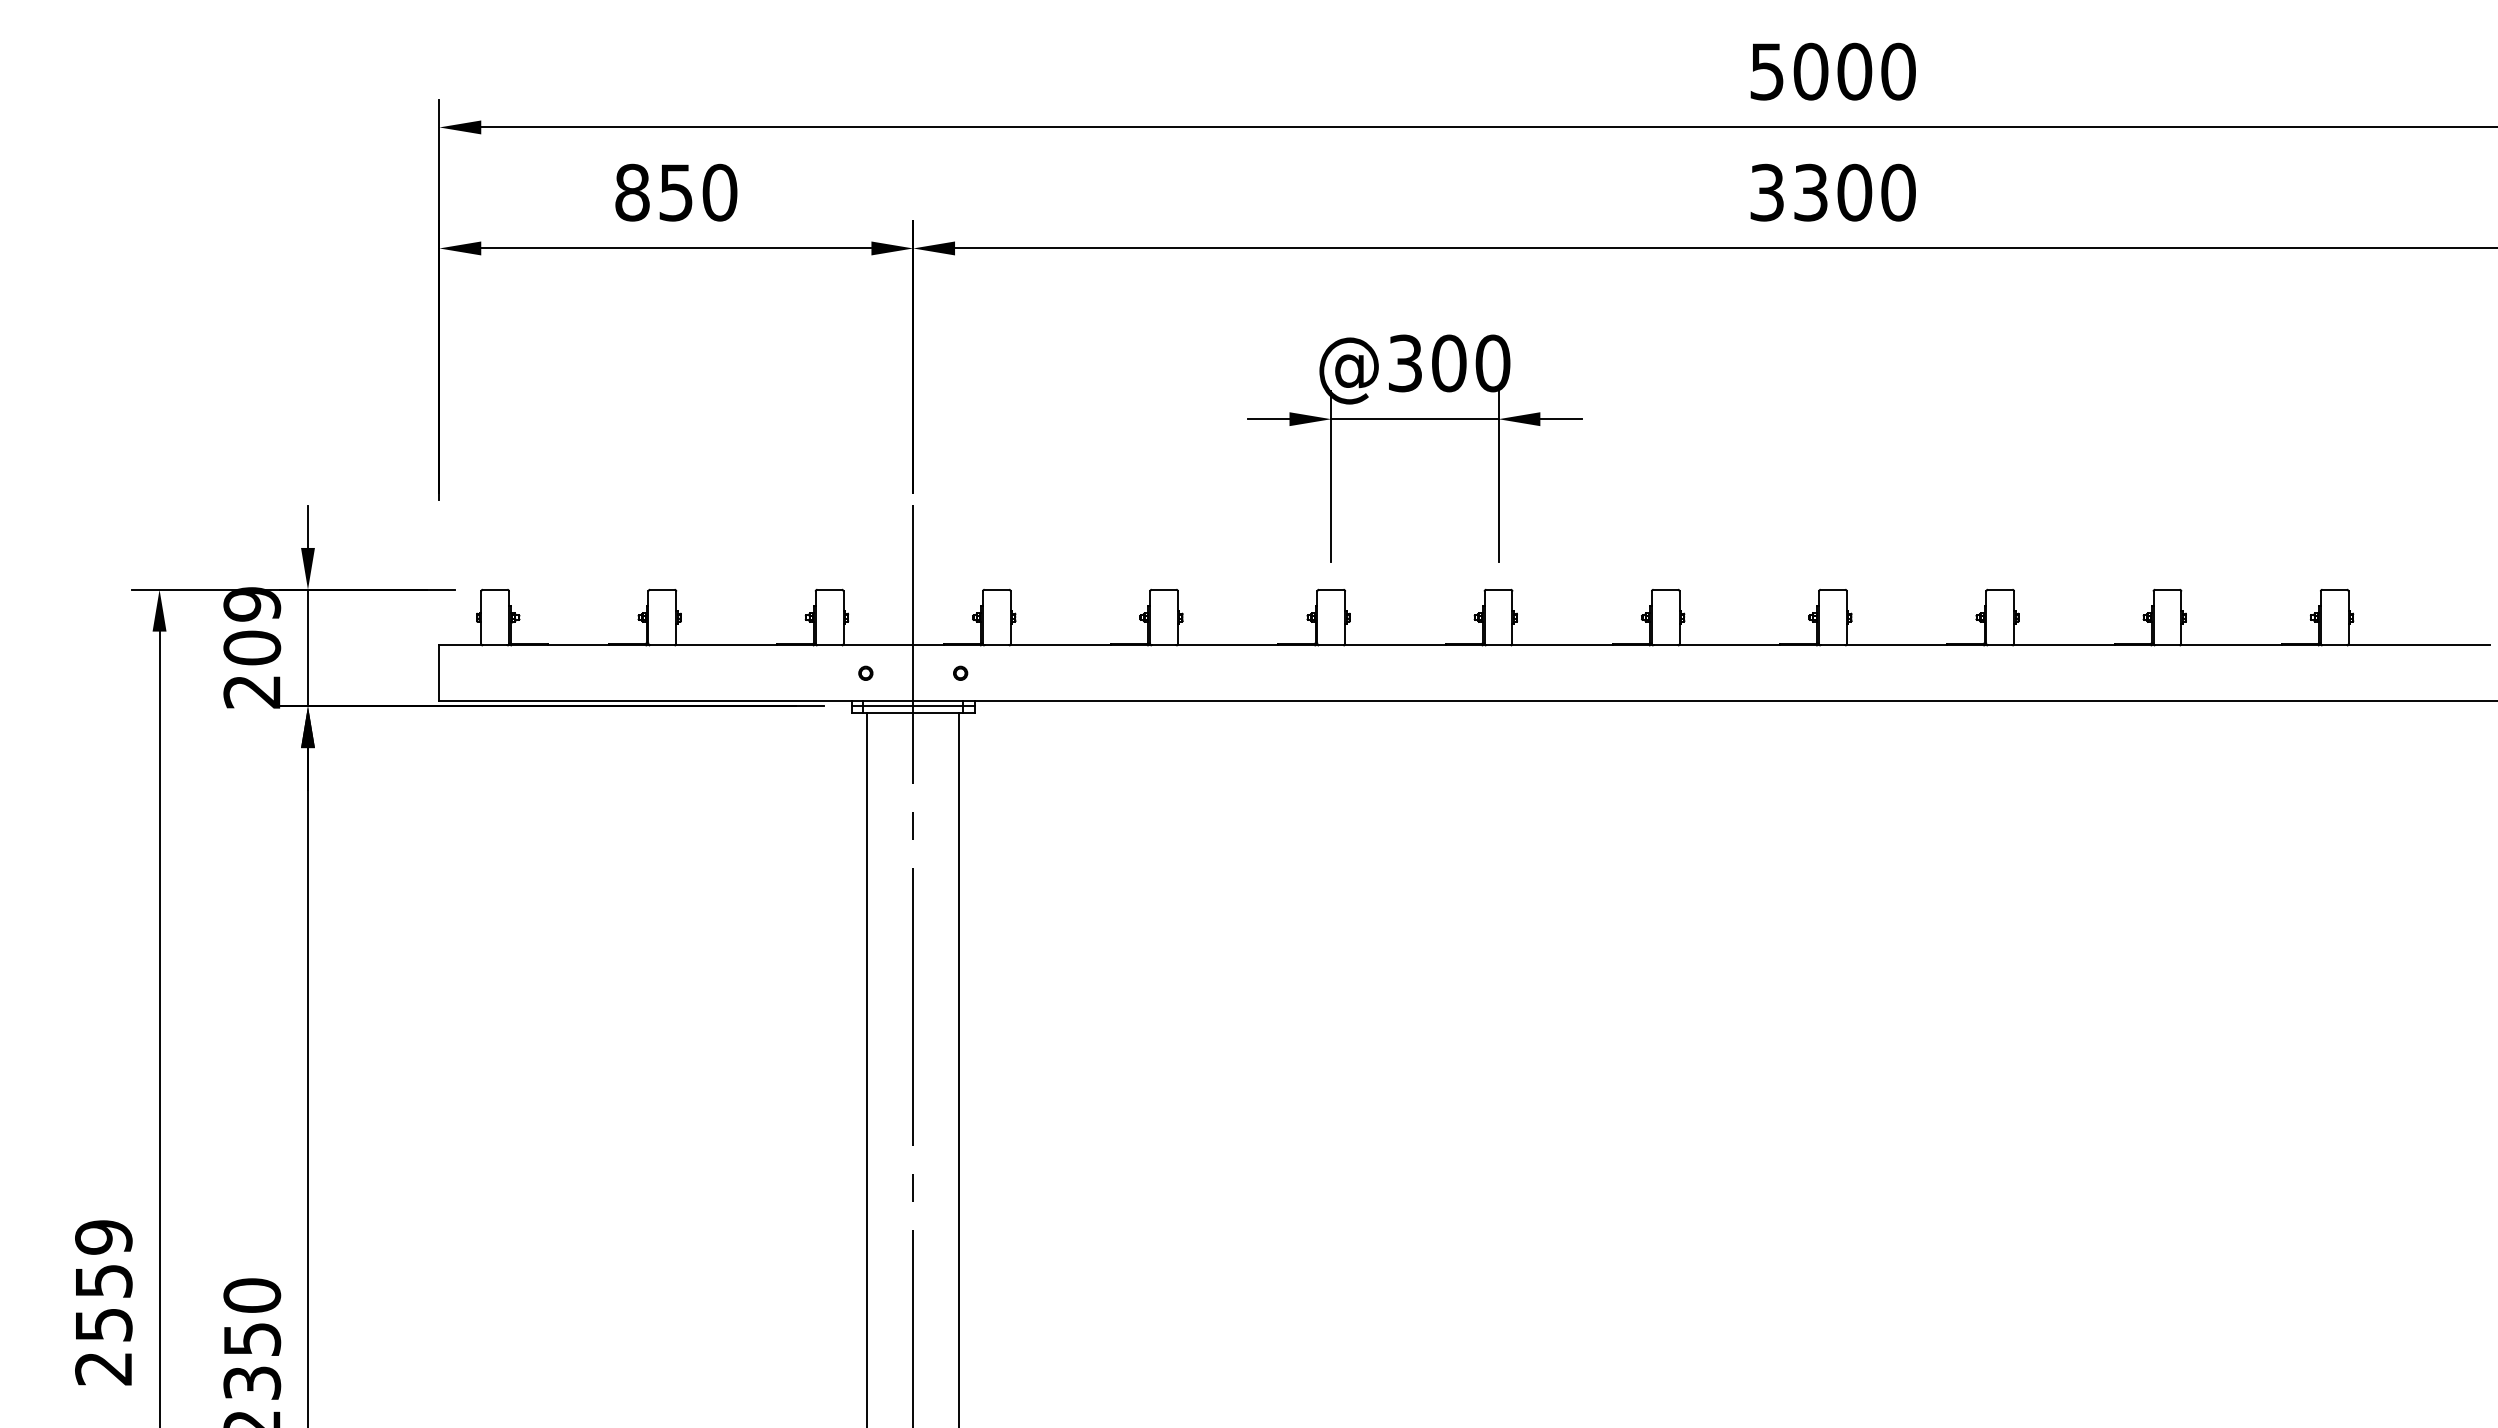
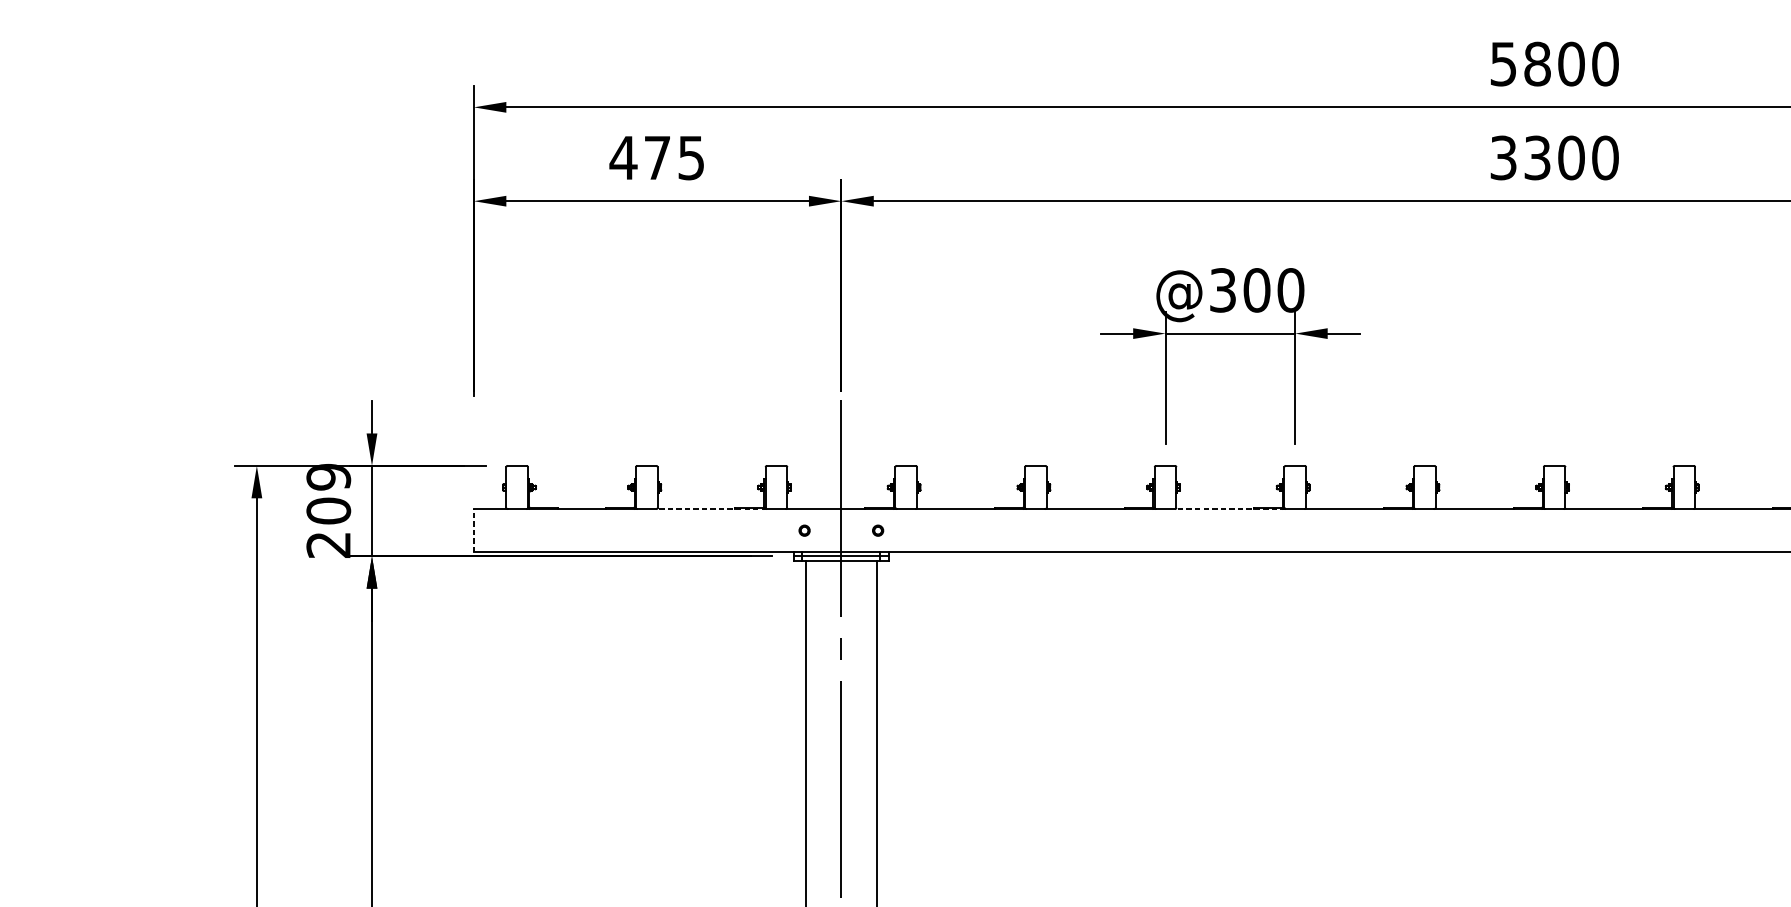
text: (1810, 71) -> (1537, 63), 5000 -> 5800
text: (675, 192) -> (656, 157), 850 -> 475
line: (745, 645) -> (711, 509), solid -> dashed
line: (1414, 645) -> (1230, 509), solid -> dashed
line: (439, 673) -> (473, 530), solid -> dashed

